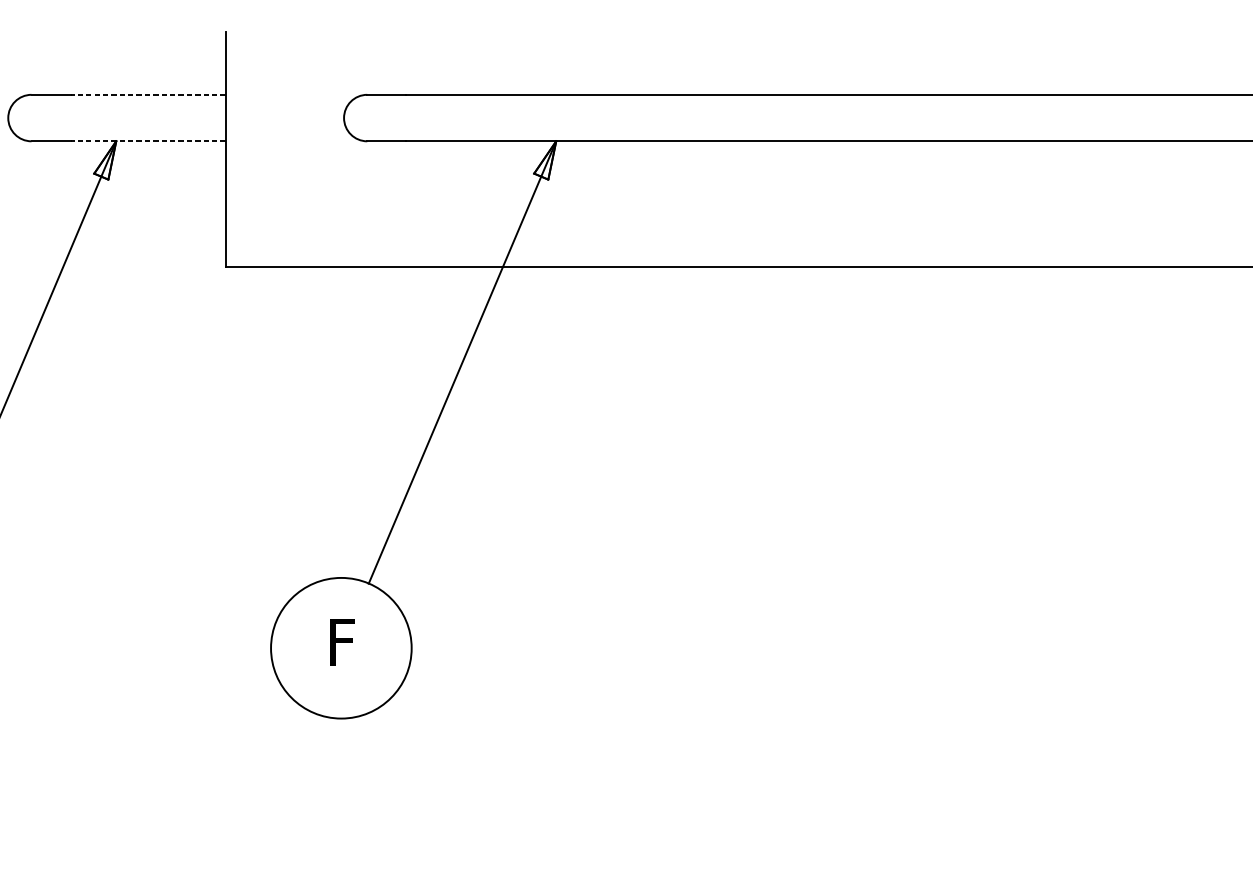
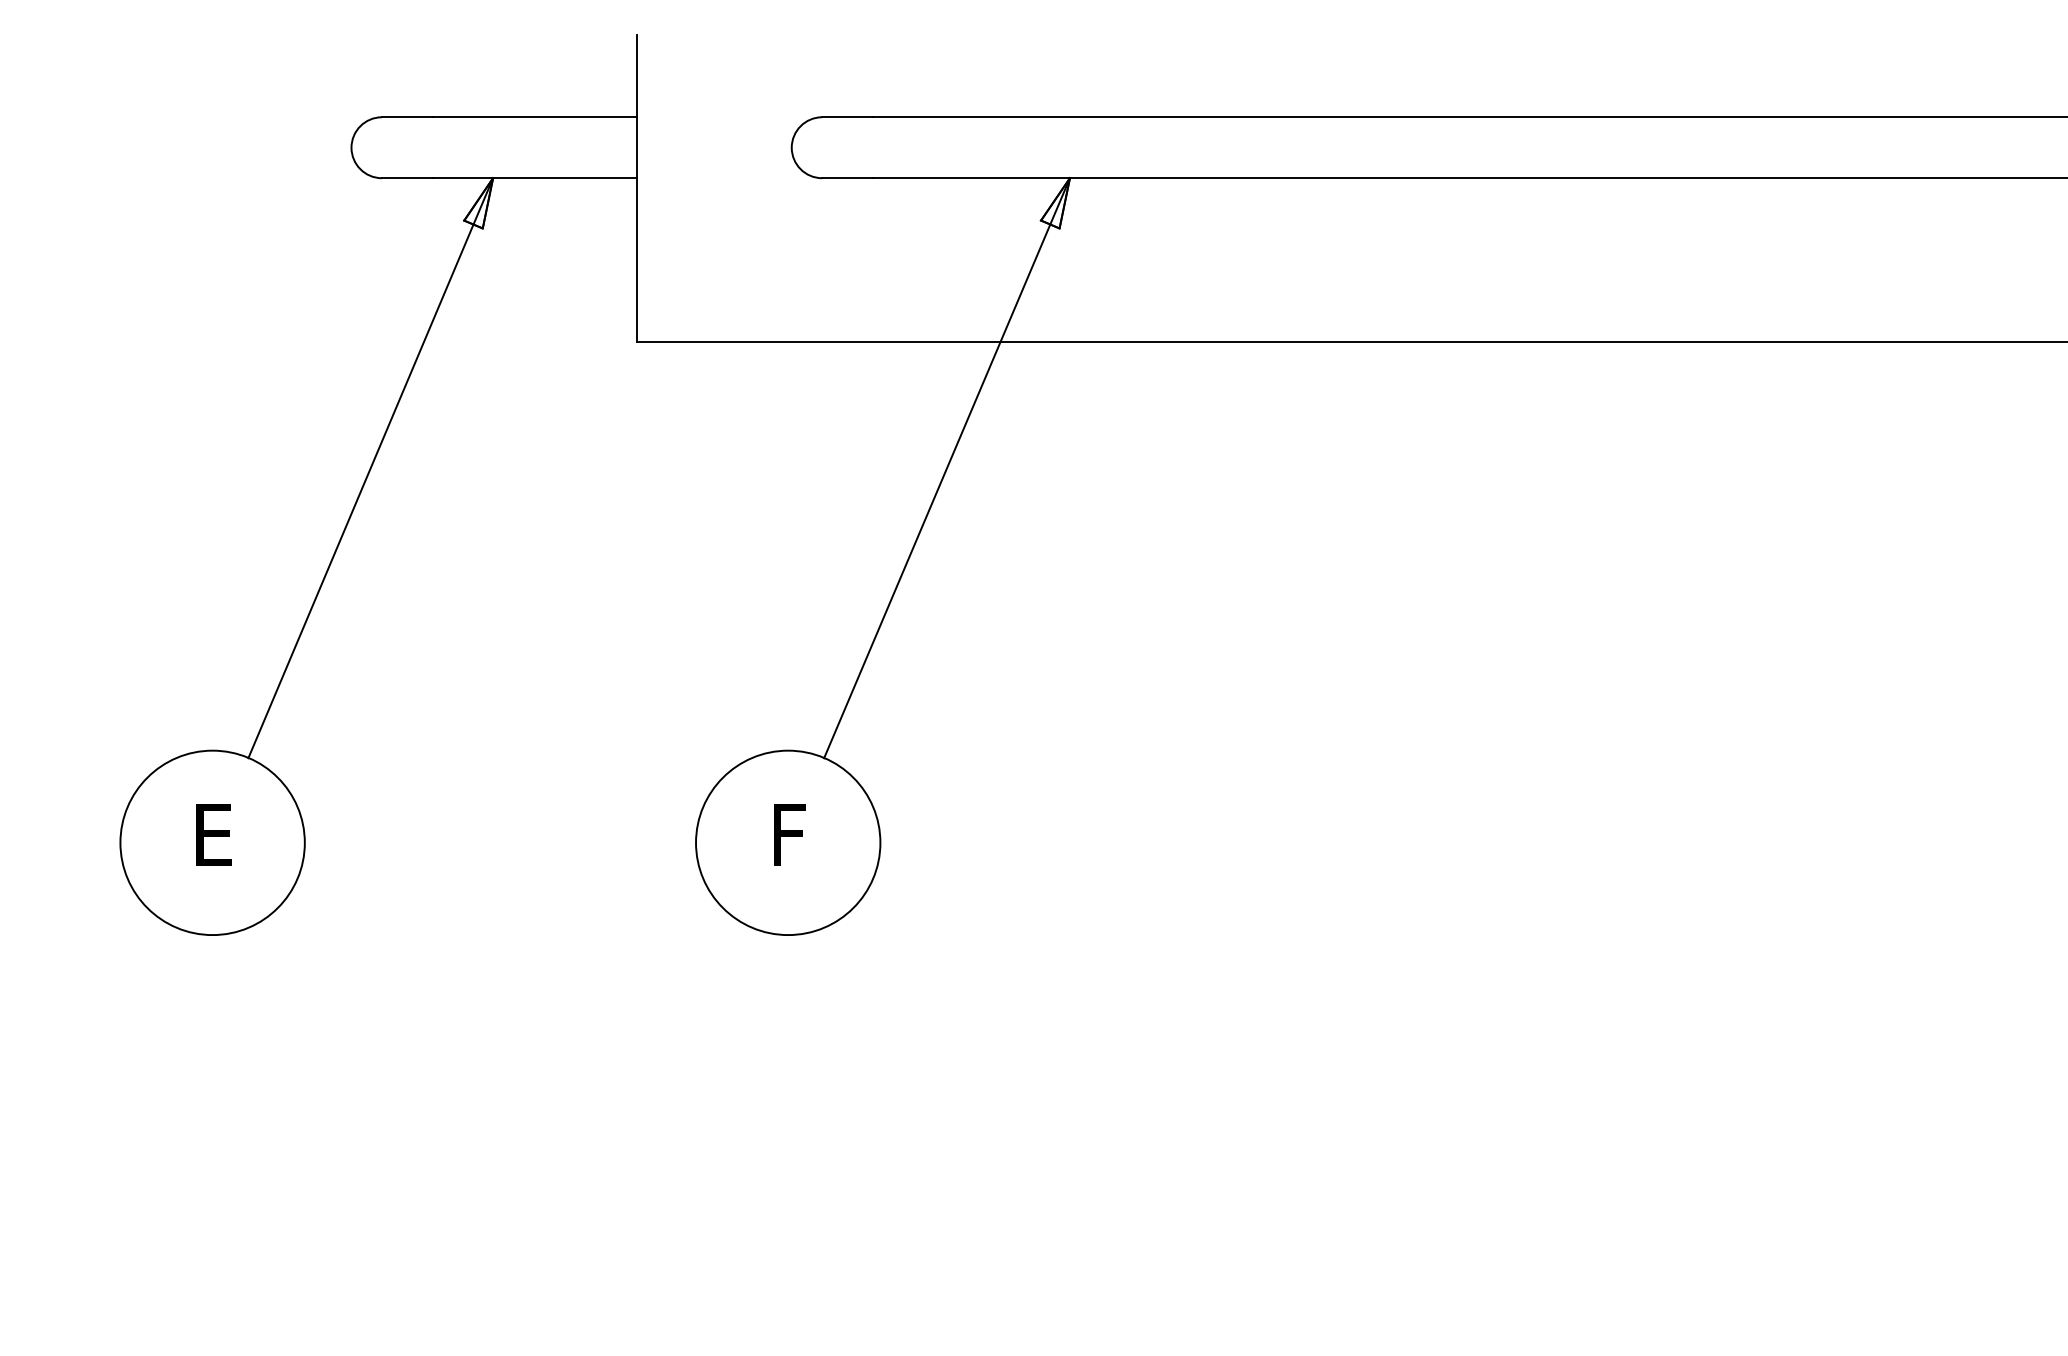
line: (147, 95) -> (534, 117), dashed -> solid
line: (147, 141) -> (534, 178), dashed -> solid

